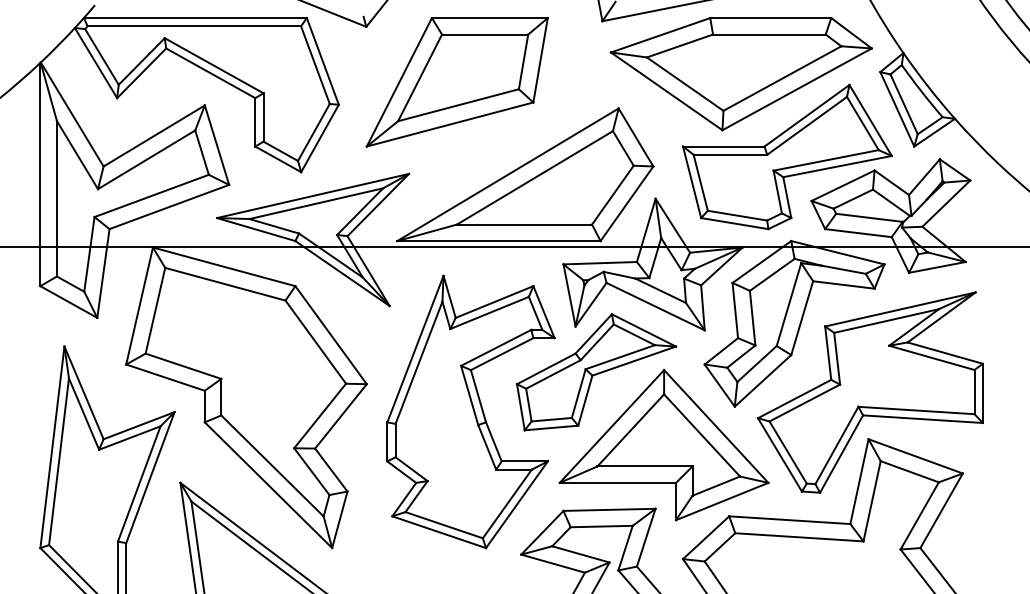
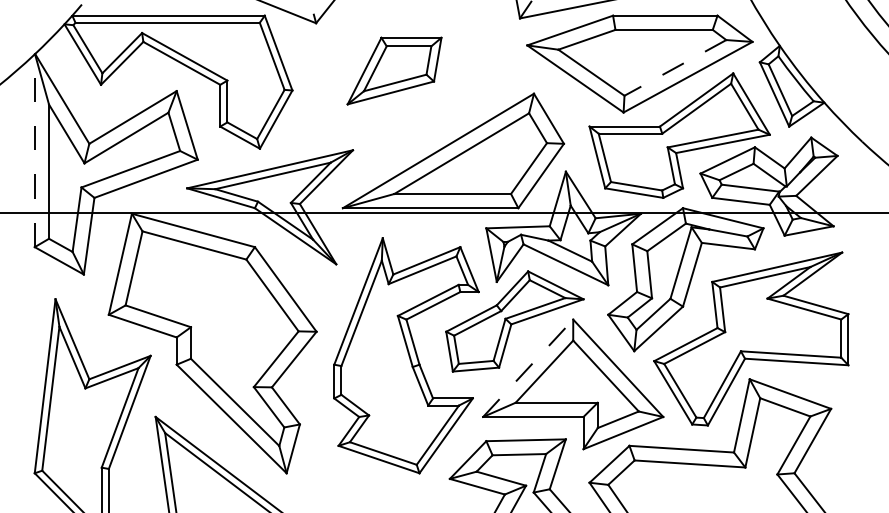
line: (781, 79) -> (674, 68), solid -> dashed
part: (457, 81) -> (394, 70), size x0.6
line: (40, 174) -> (34, 150), solid -> dashed
line: (612, 425) -> (528, 367), solid -> dashed

